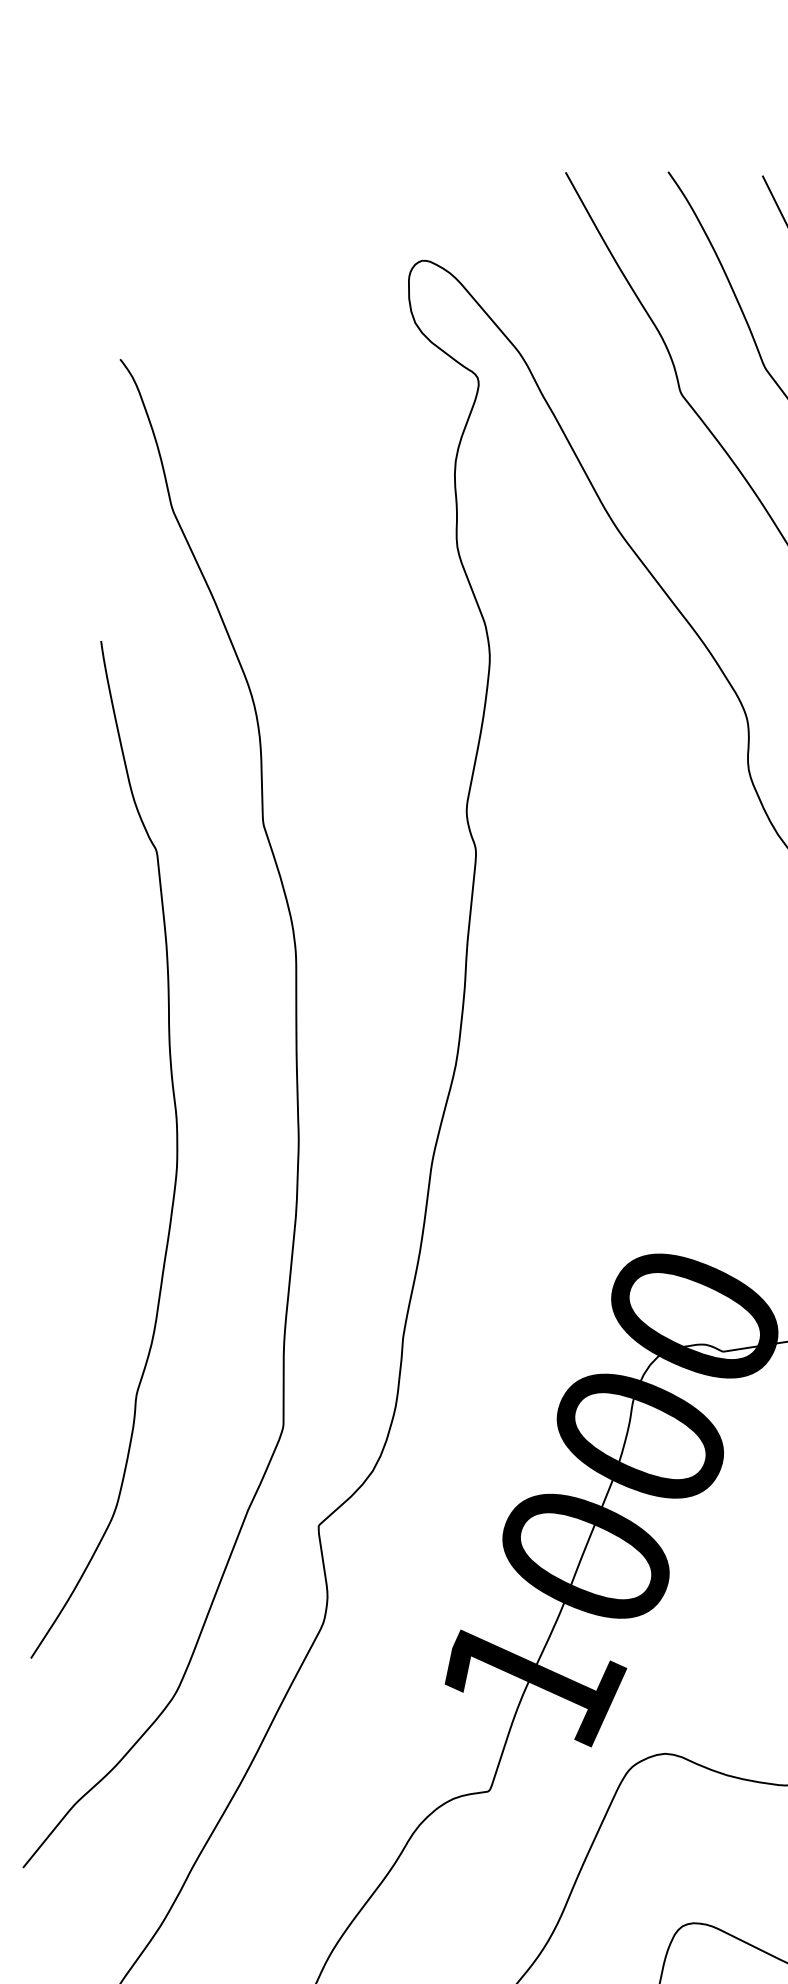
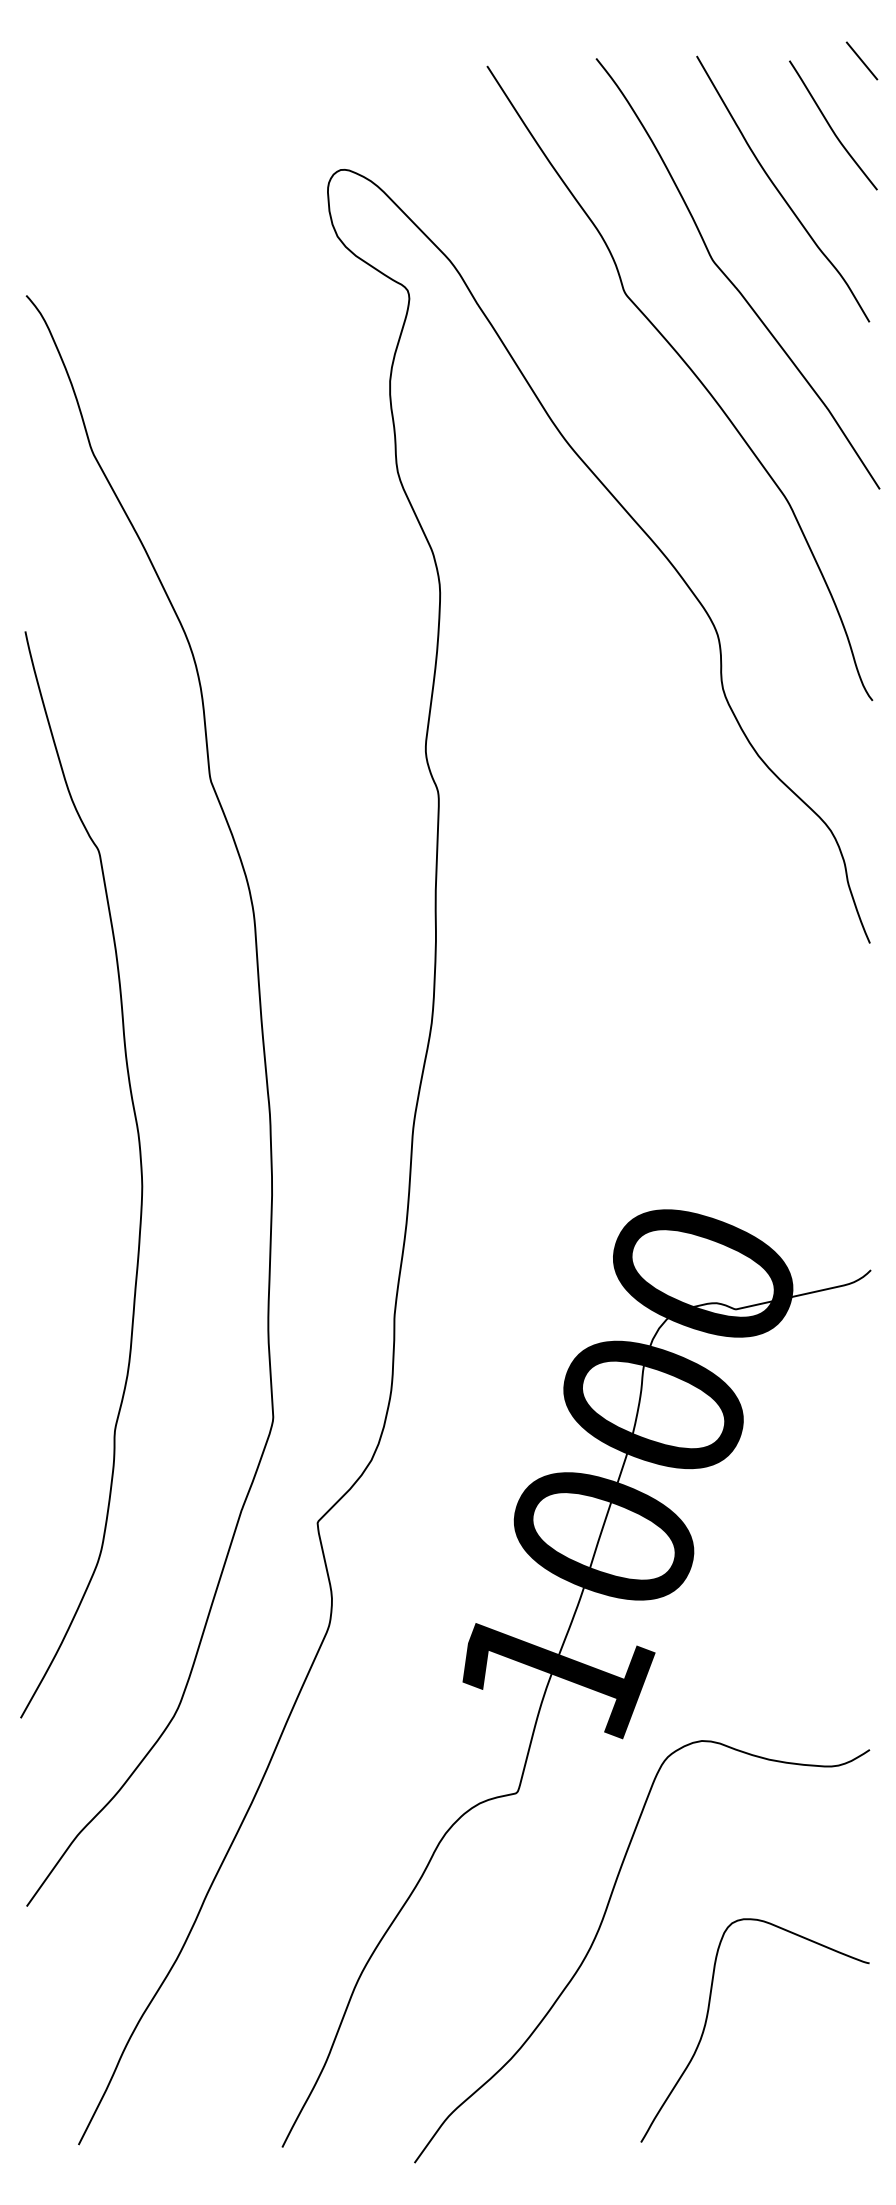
curve: (176, 1155) -> (140, 1173), moved

